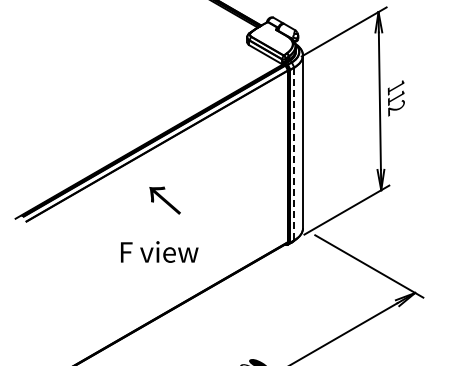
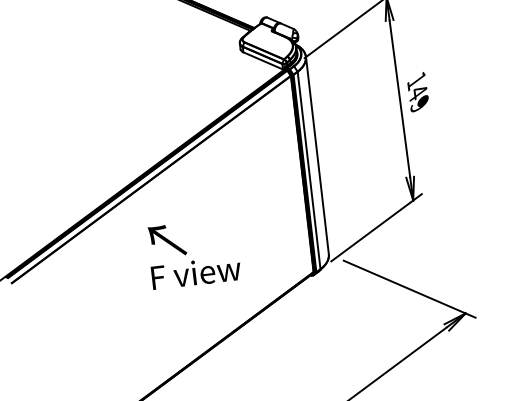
text: (396, 103) -> (419, 99), 112 -> 149
line: (294, 154) -> (309, 171), dashed -> solid
text: (159, 251) -> (195, 272), moved

